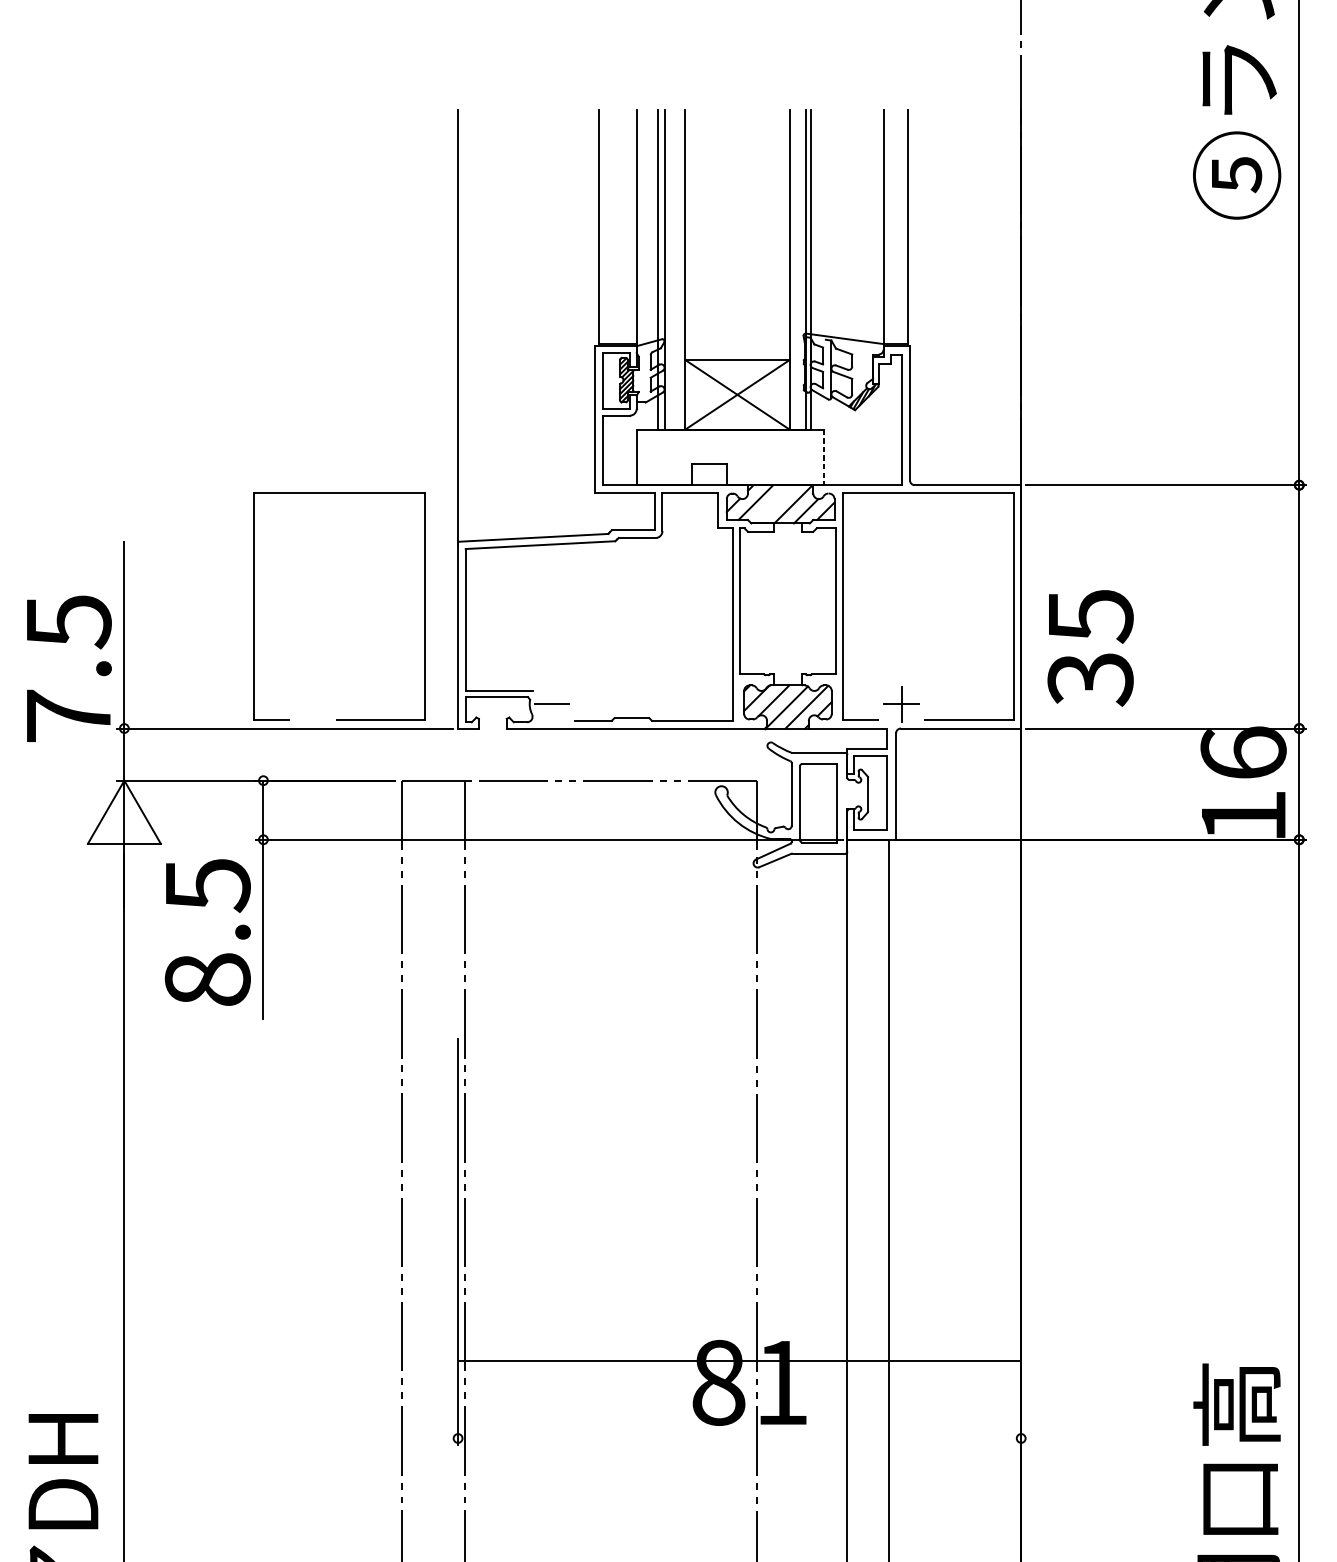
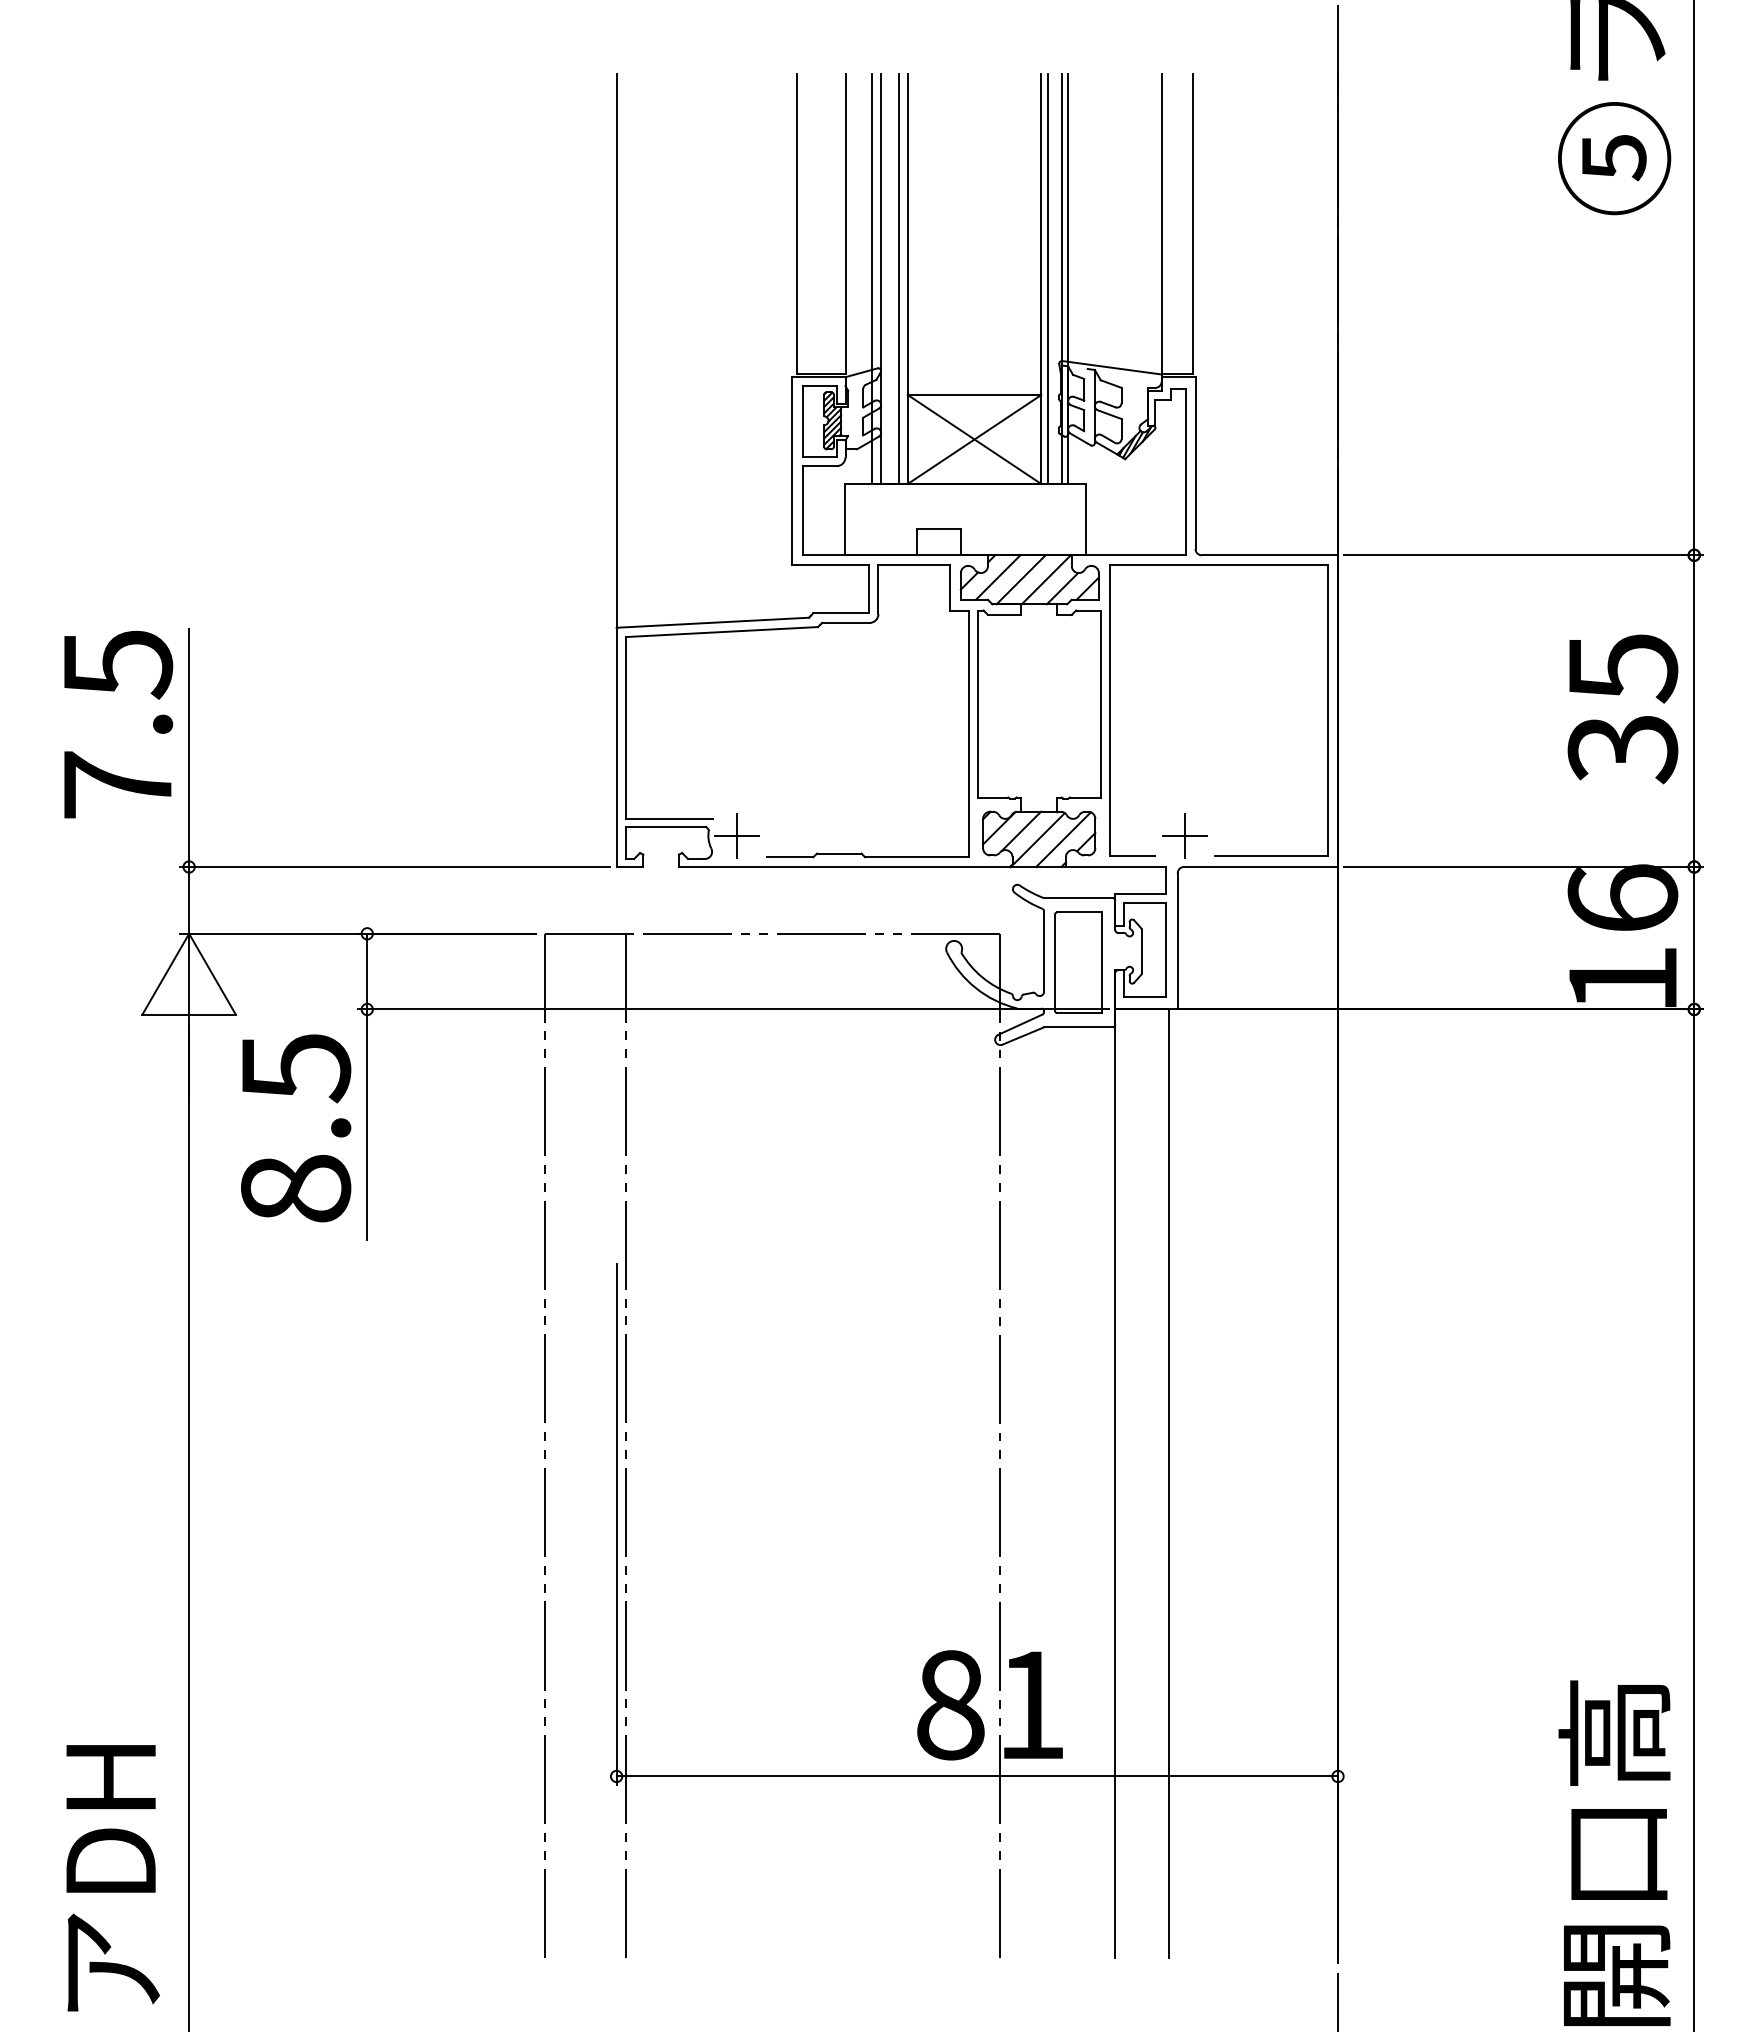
line: (678, 269) -> (898, 279), added
line: (794, 269) -> (1047, 279), added
line: (824, 457) -> (1085, 519), dashed -> solid
line: (773, 504) -> (1020, 579), added
part: (255, 606) -> (356, 710), removed
text: (1090, 648) -> (1622, 709), moved
text: (69, 668) -> (118, 724), moved
line: (551, 703) -> (736, 835), added
line: (739, 1361) -> (977, 1776), moved

